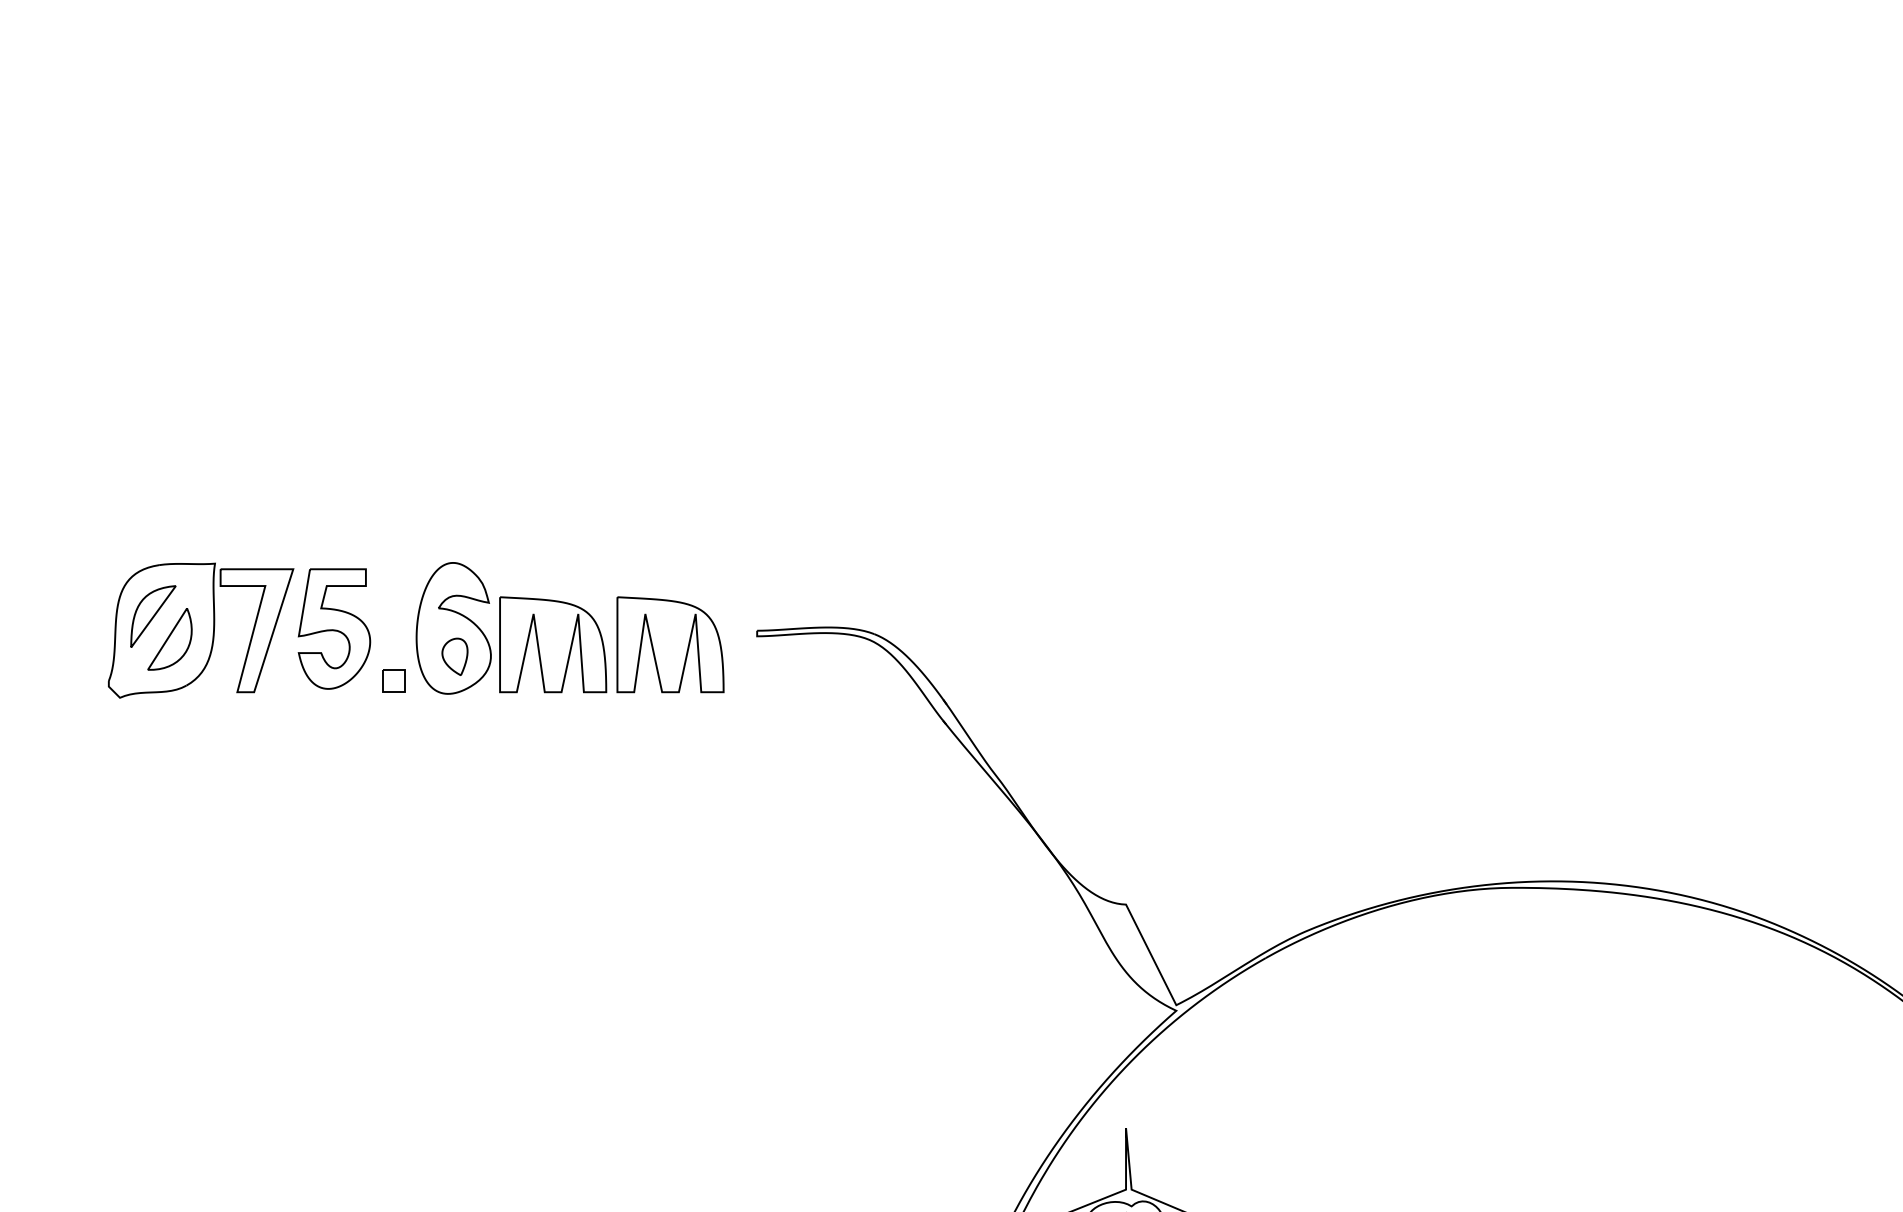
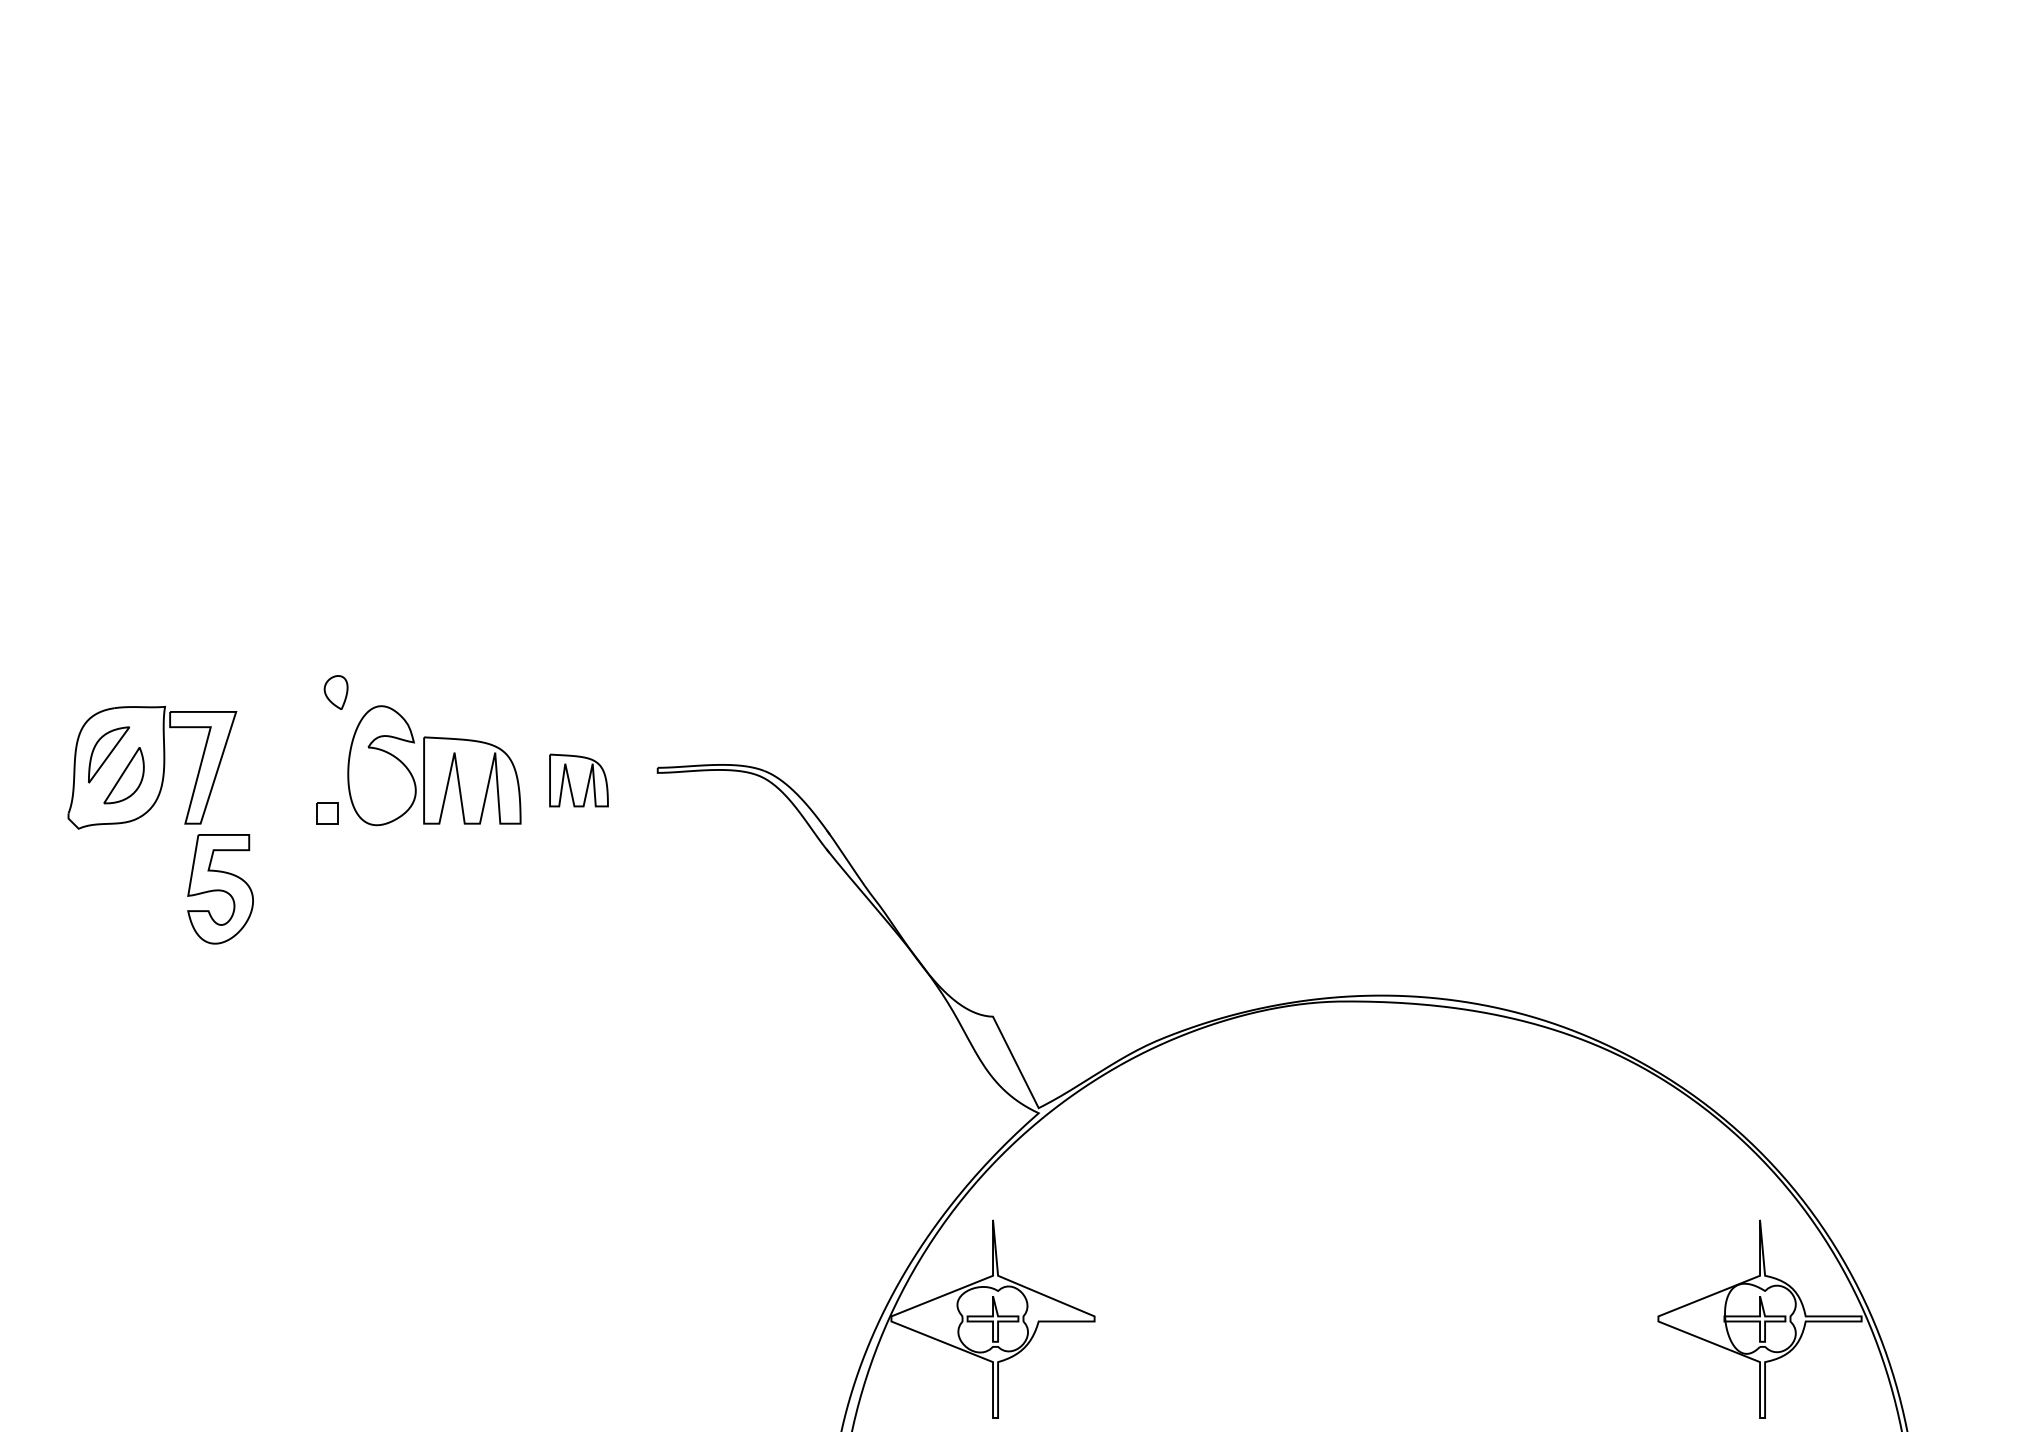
part: (334, 629) -> (220, 889), moved
part: (669, 644) -> (578, 780), size x0.6
part: (454, 656) -> (335, 692), moved

